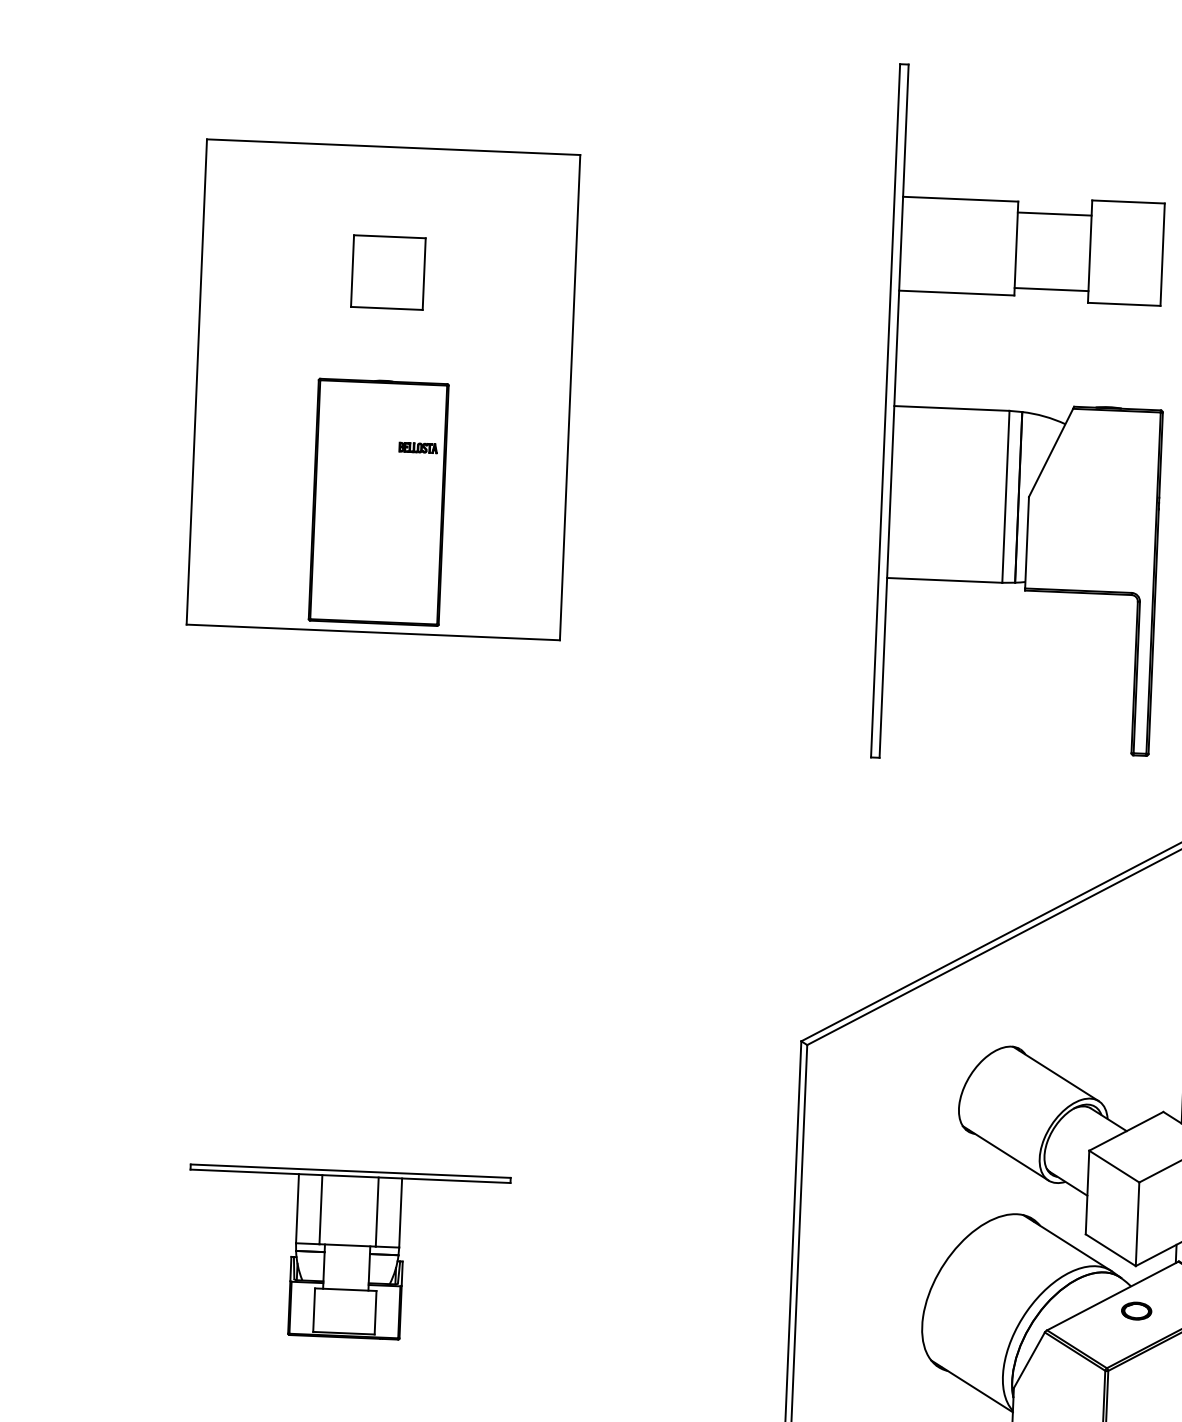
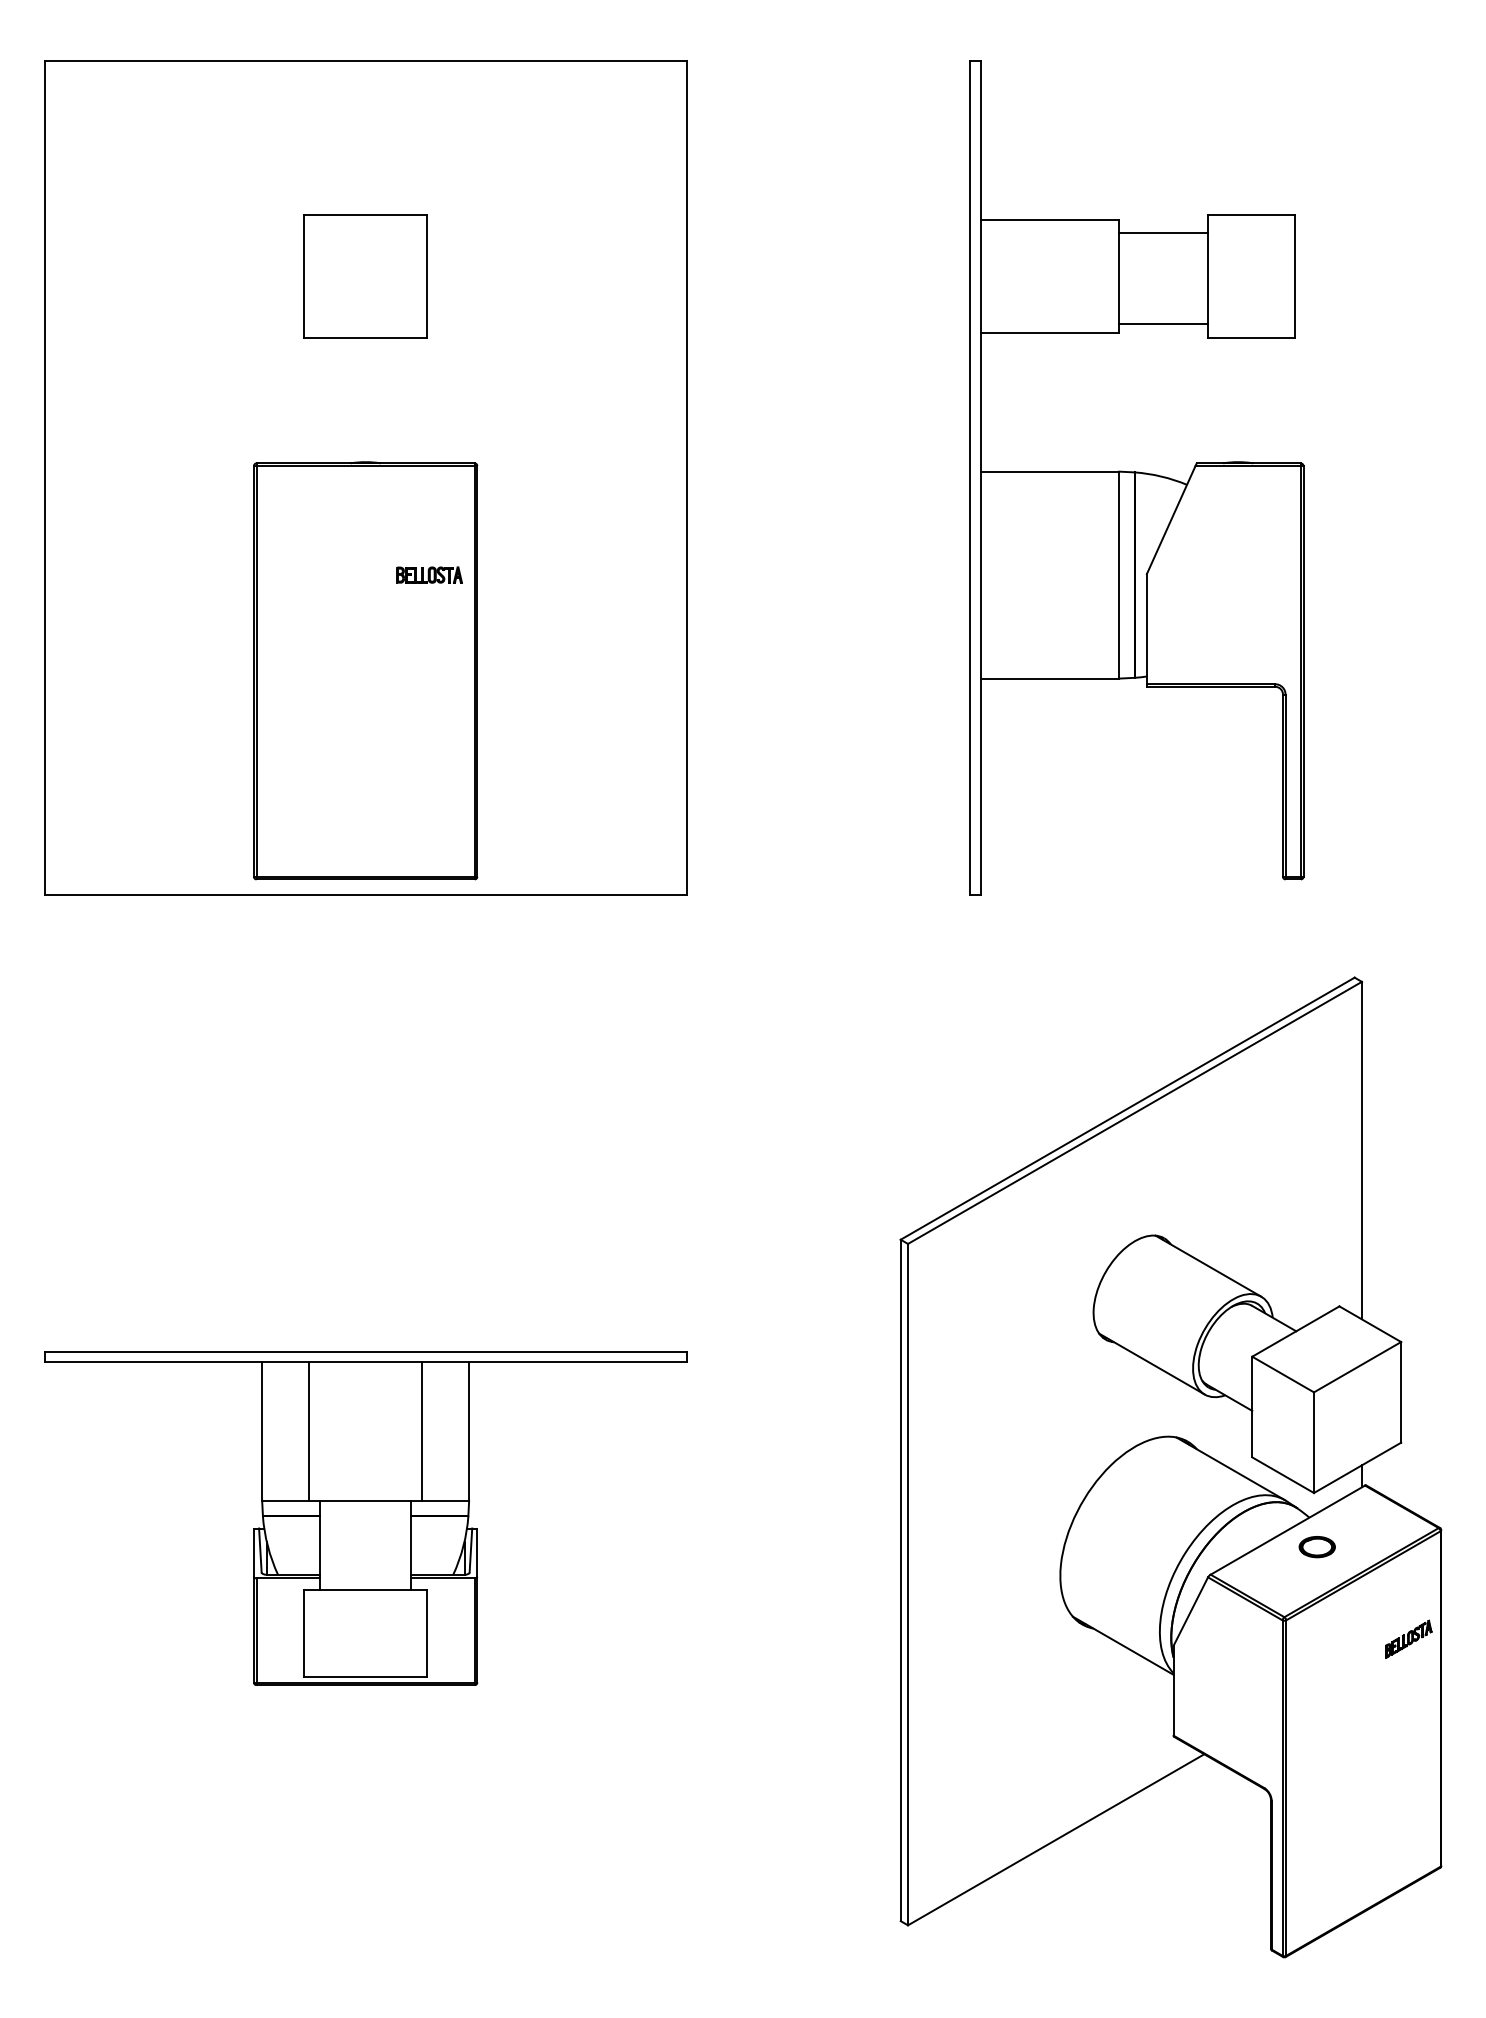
part: (383, 389) -> (365, 477), size x1.43
part: (347, 1254) -> (365, 1518), size x1.67

